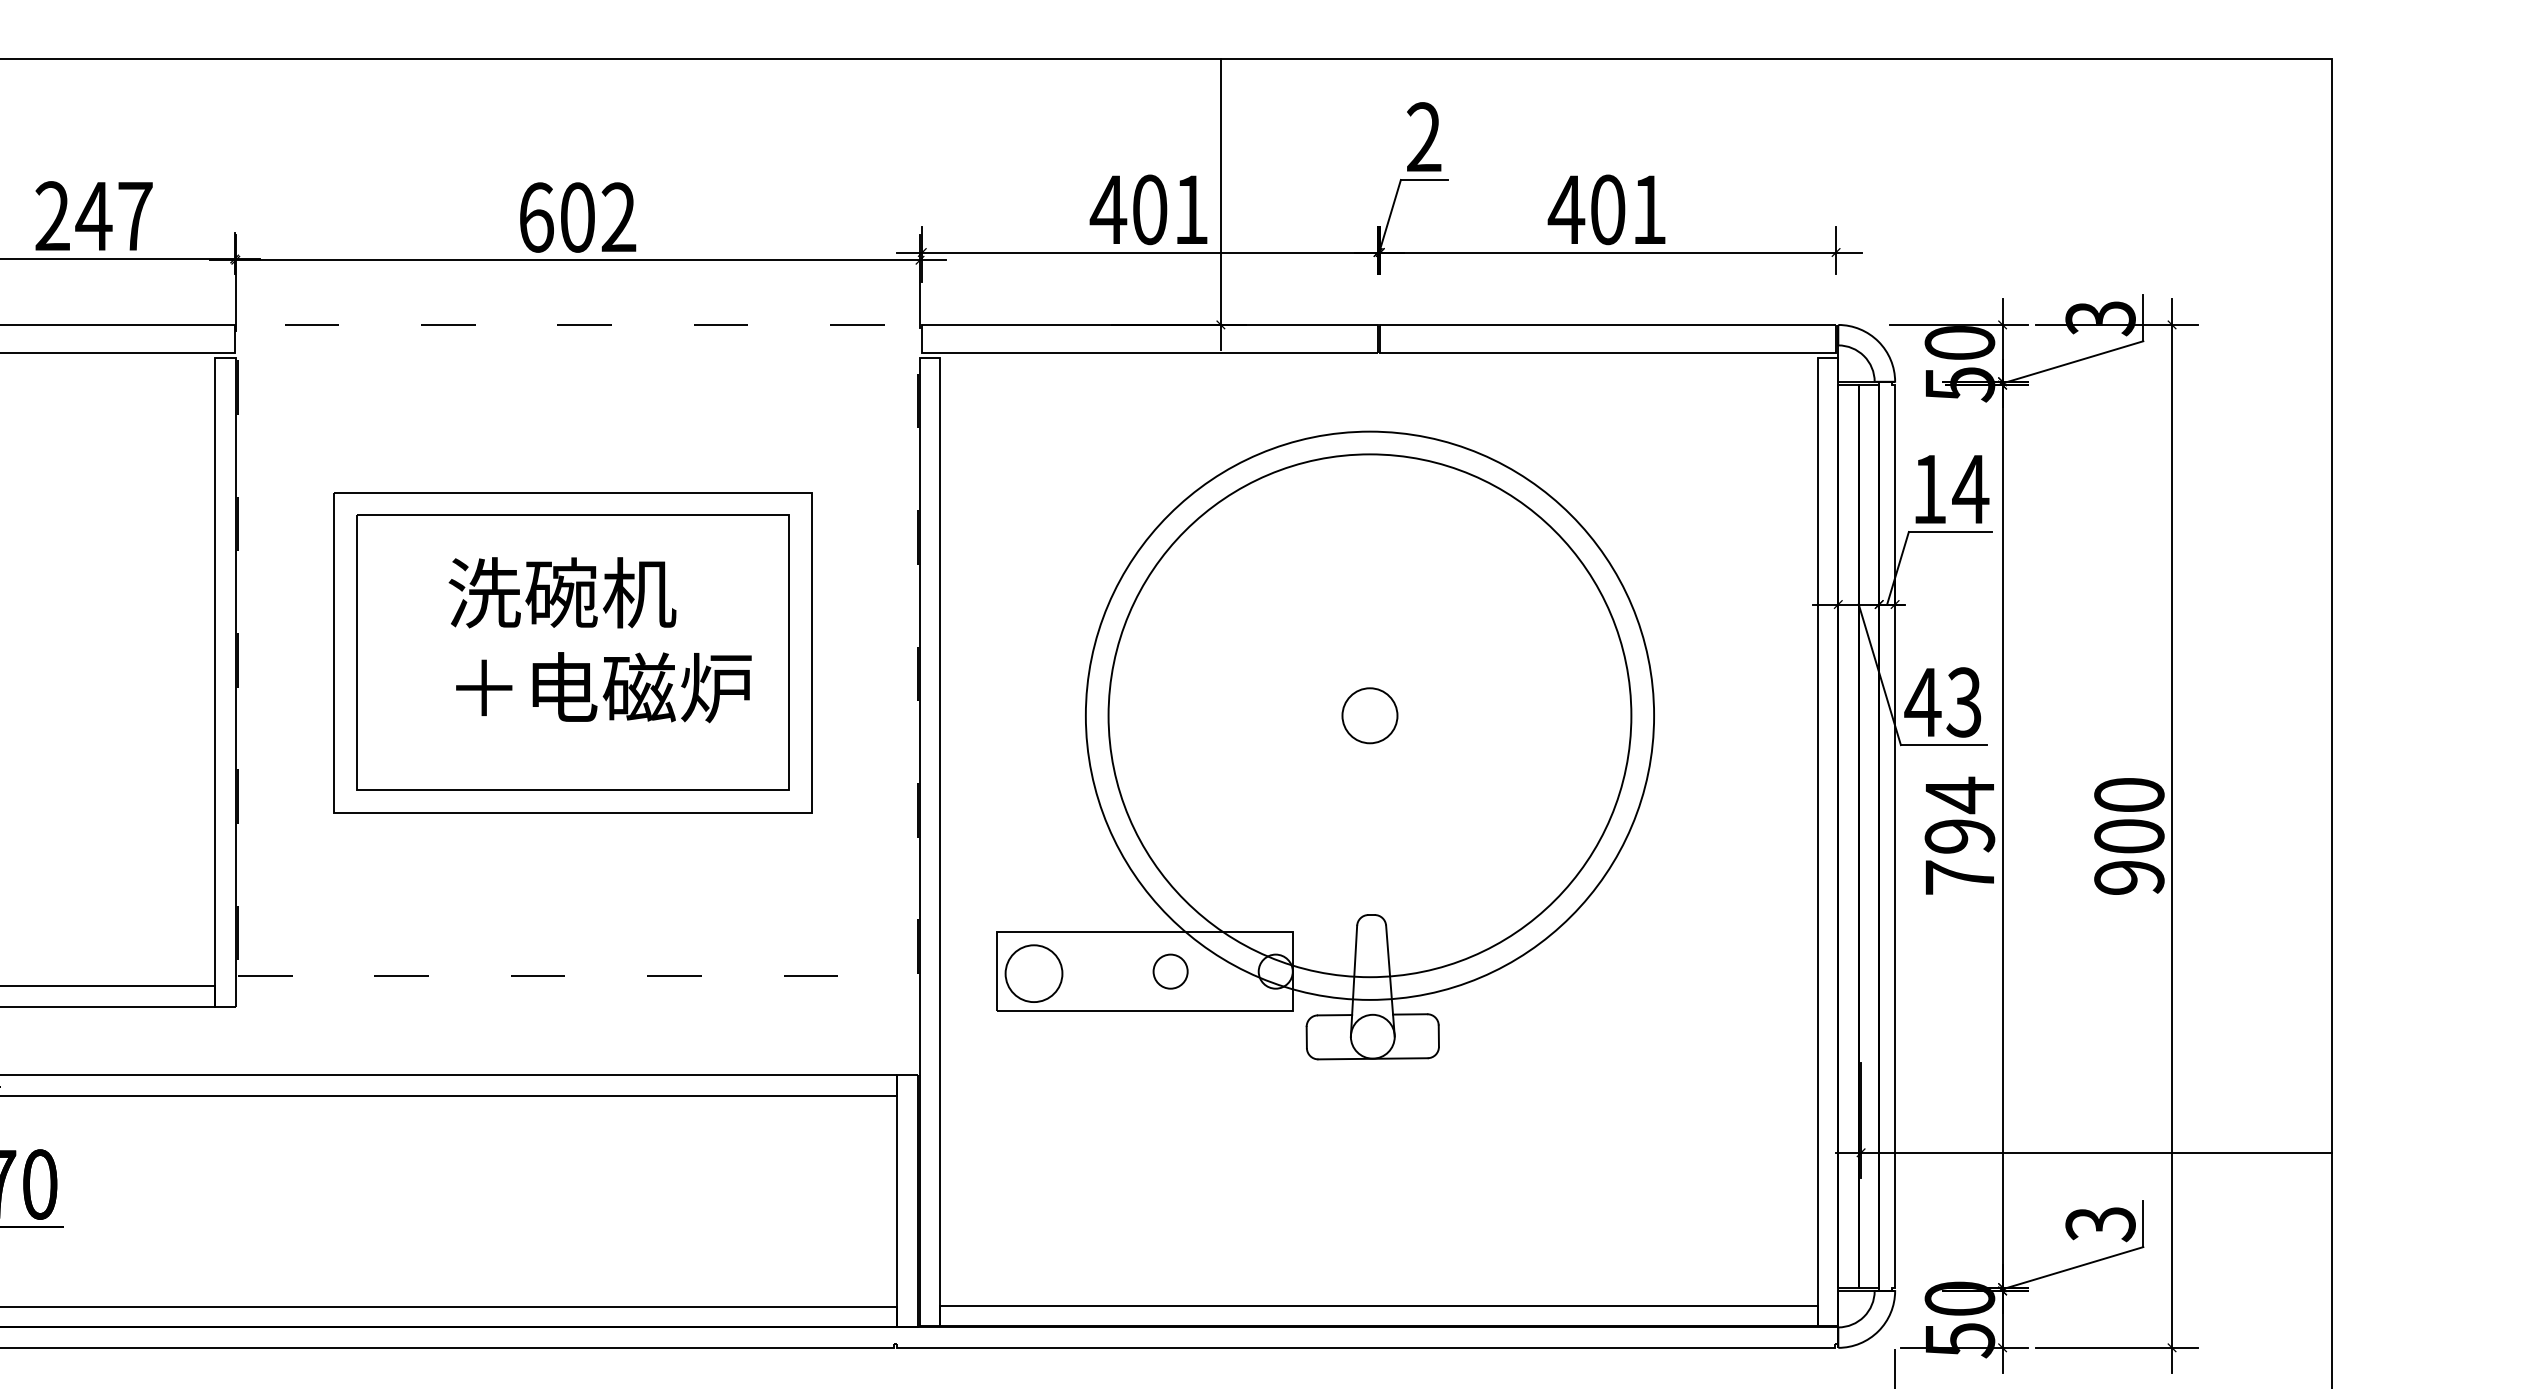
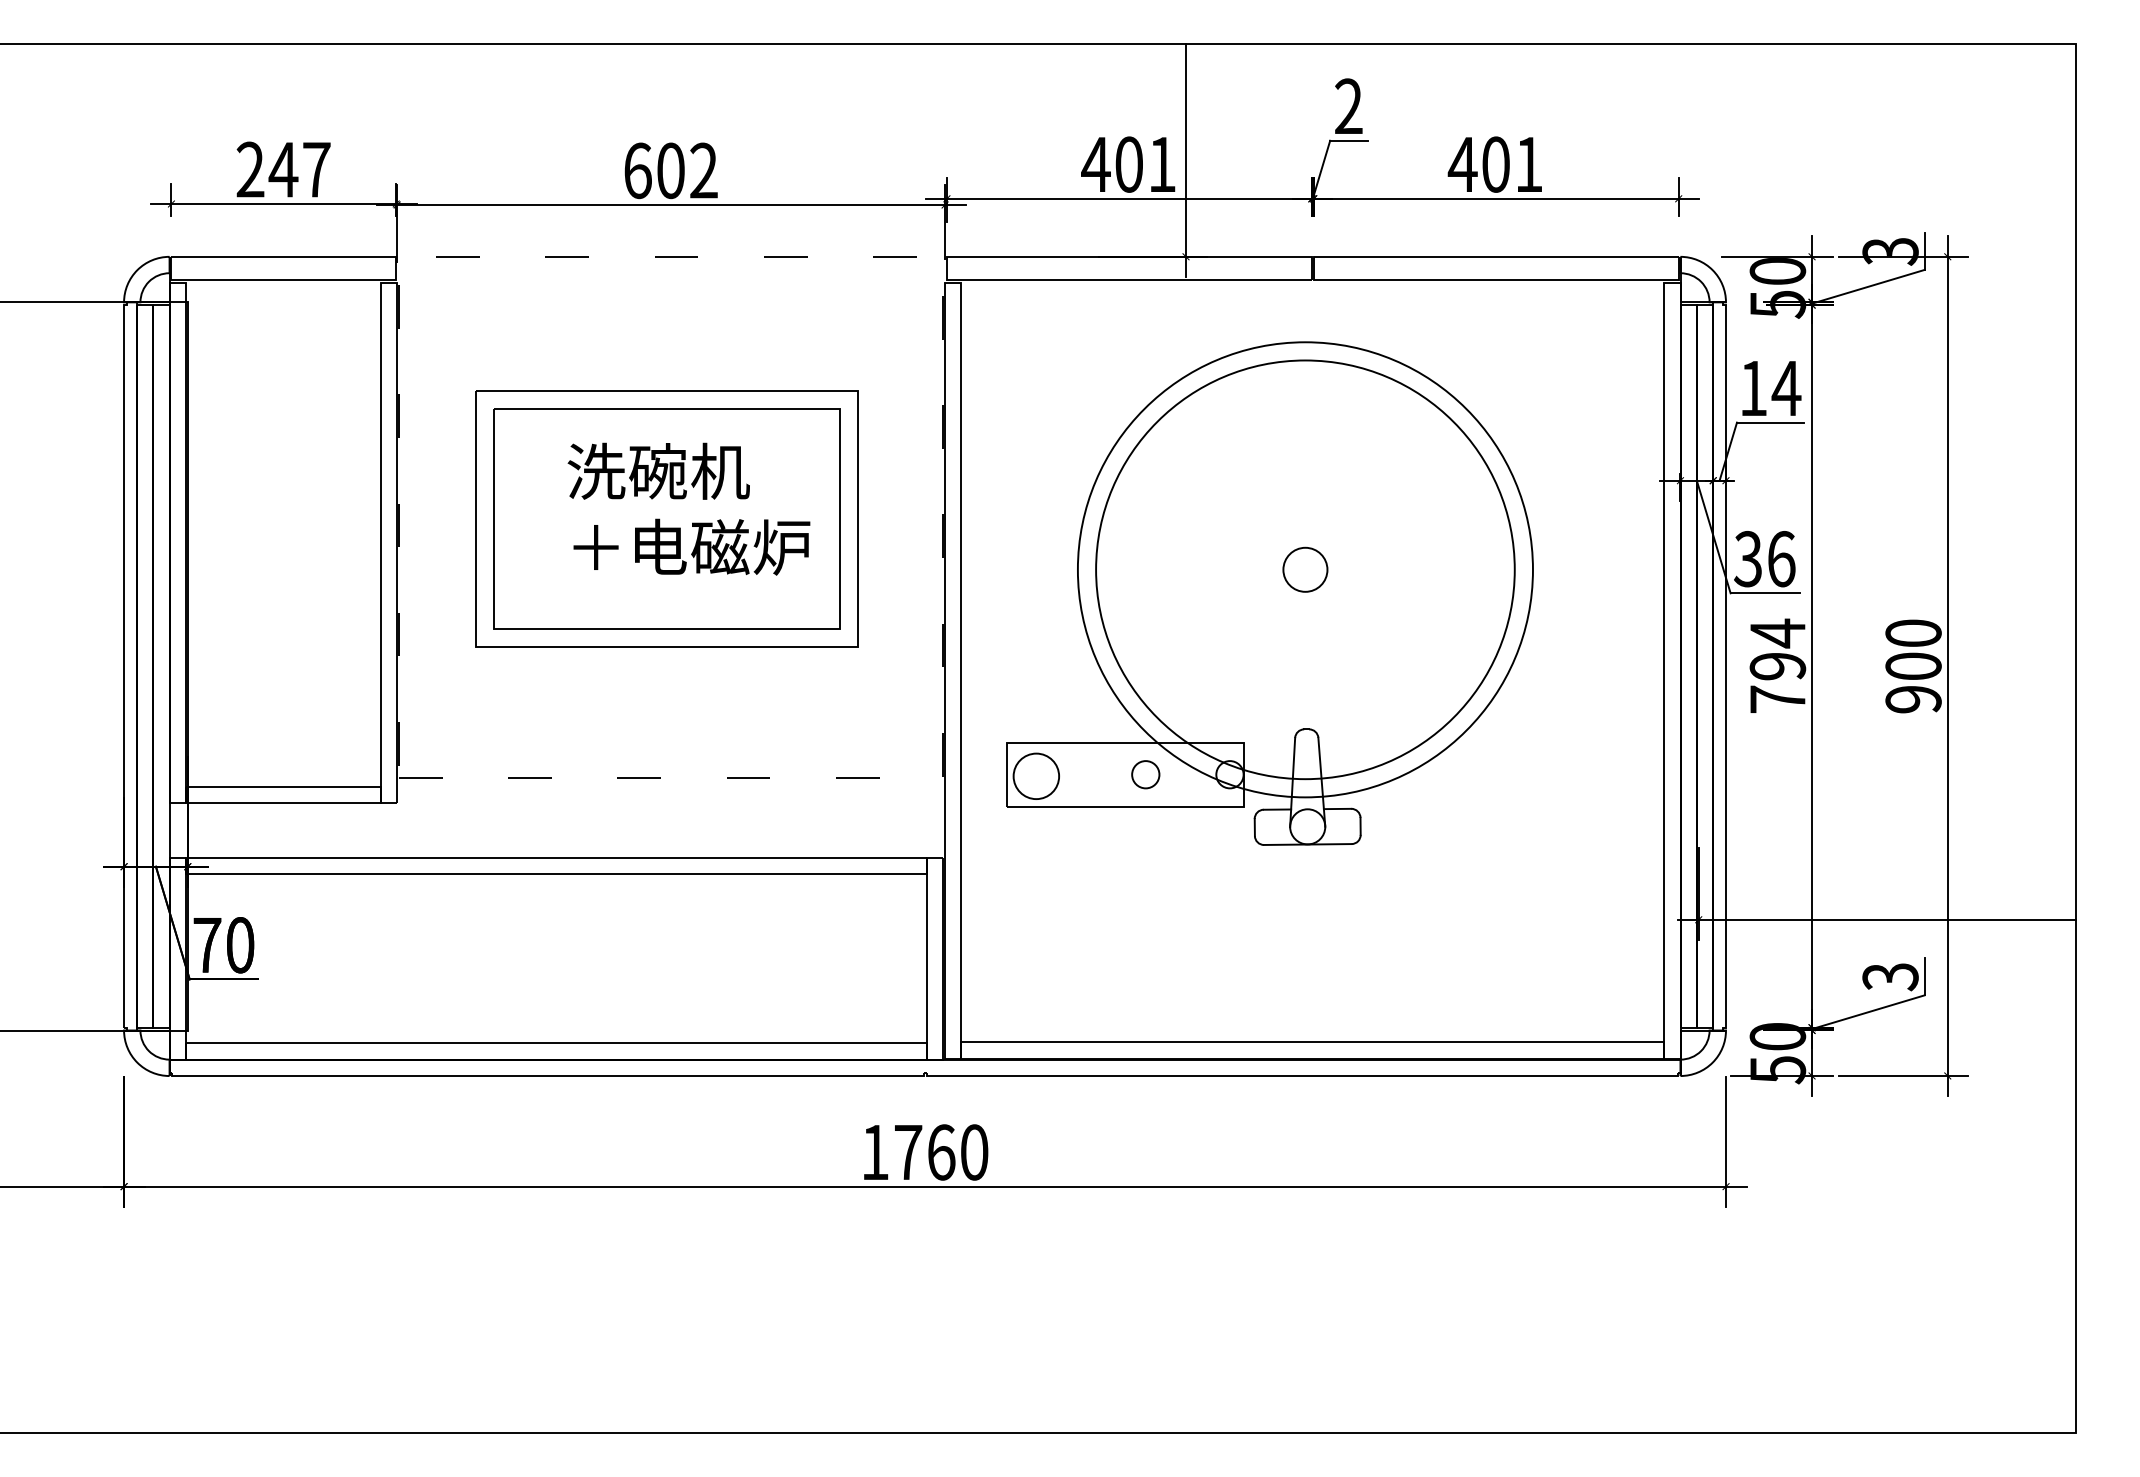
text: (1943, 702) -> (1764, 559), 43 -> 36

